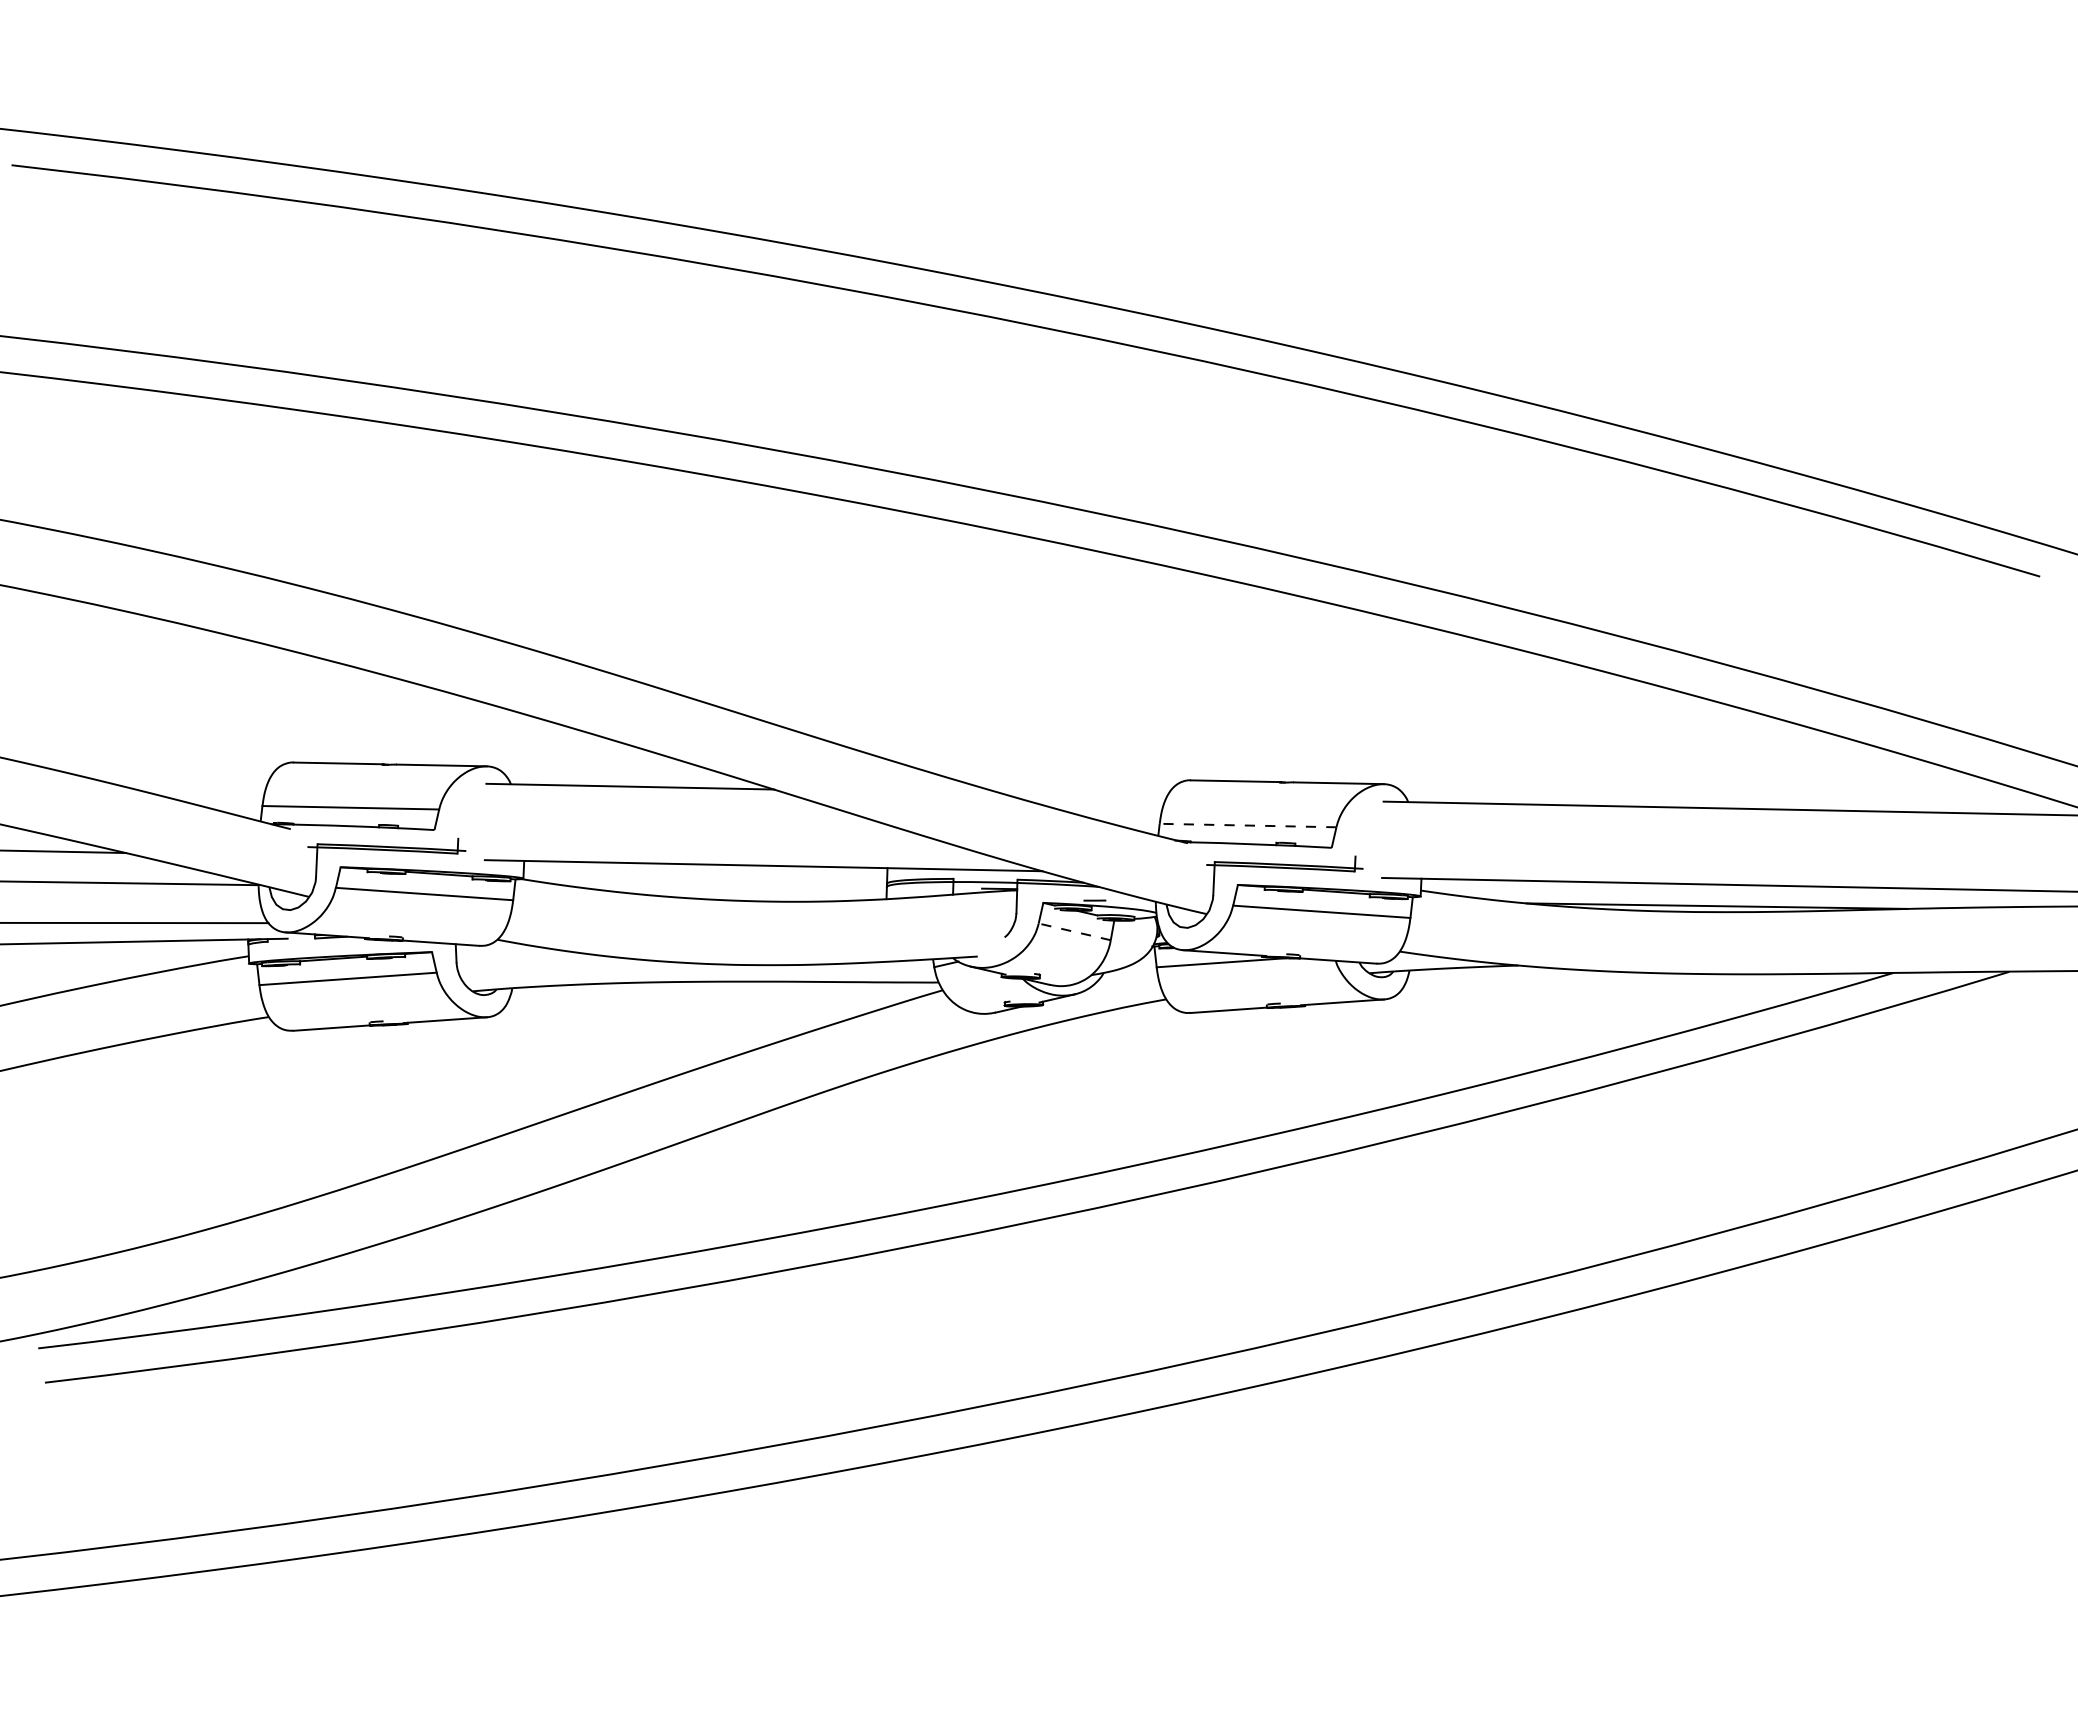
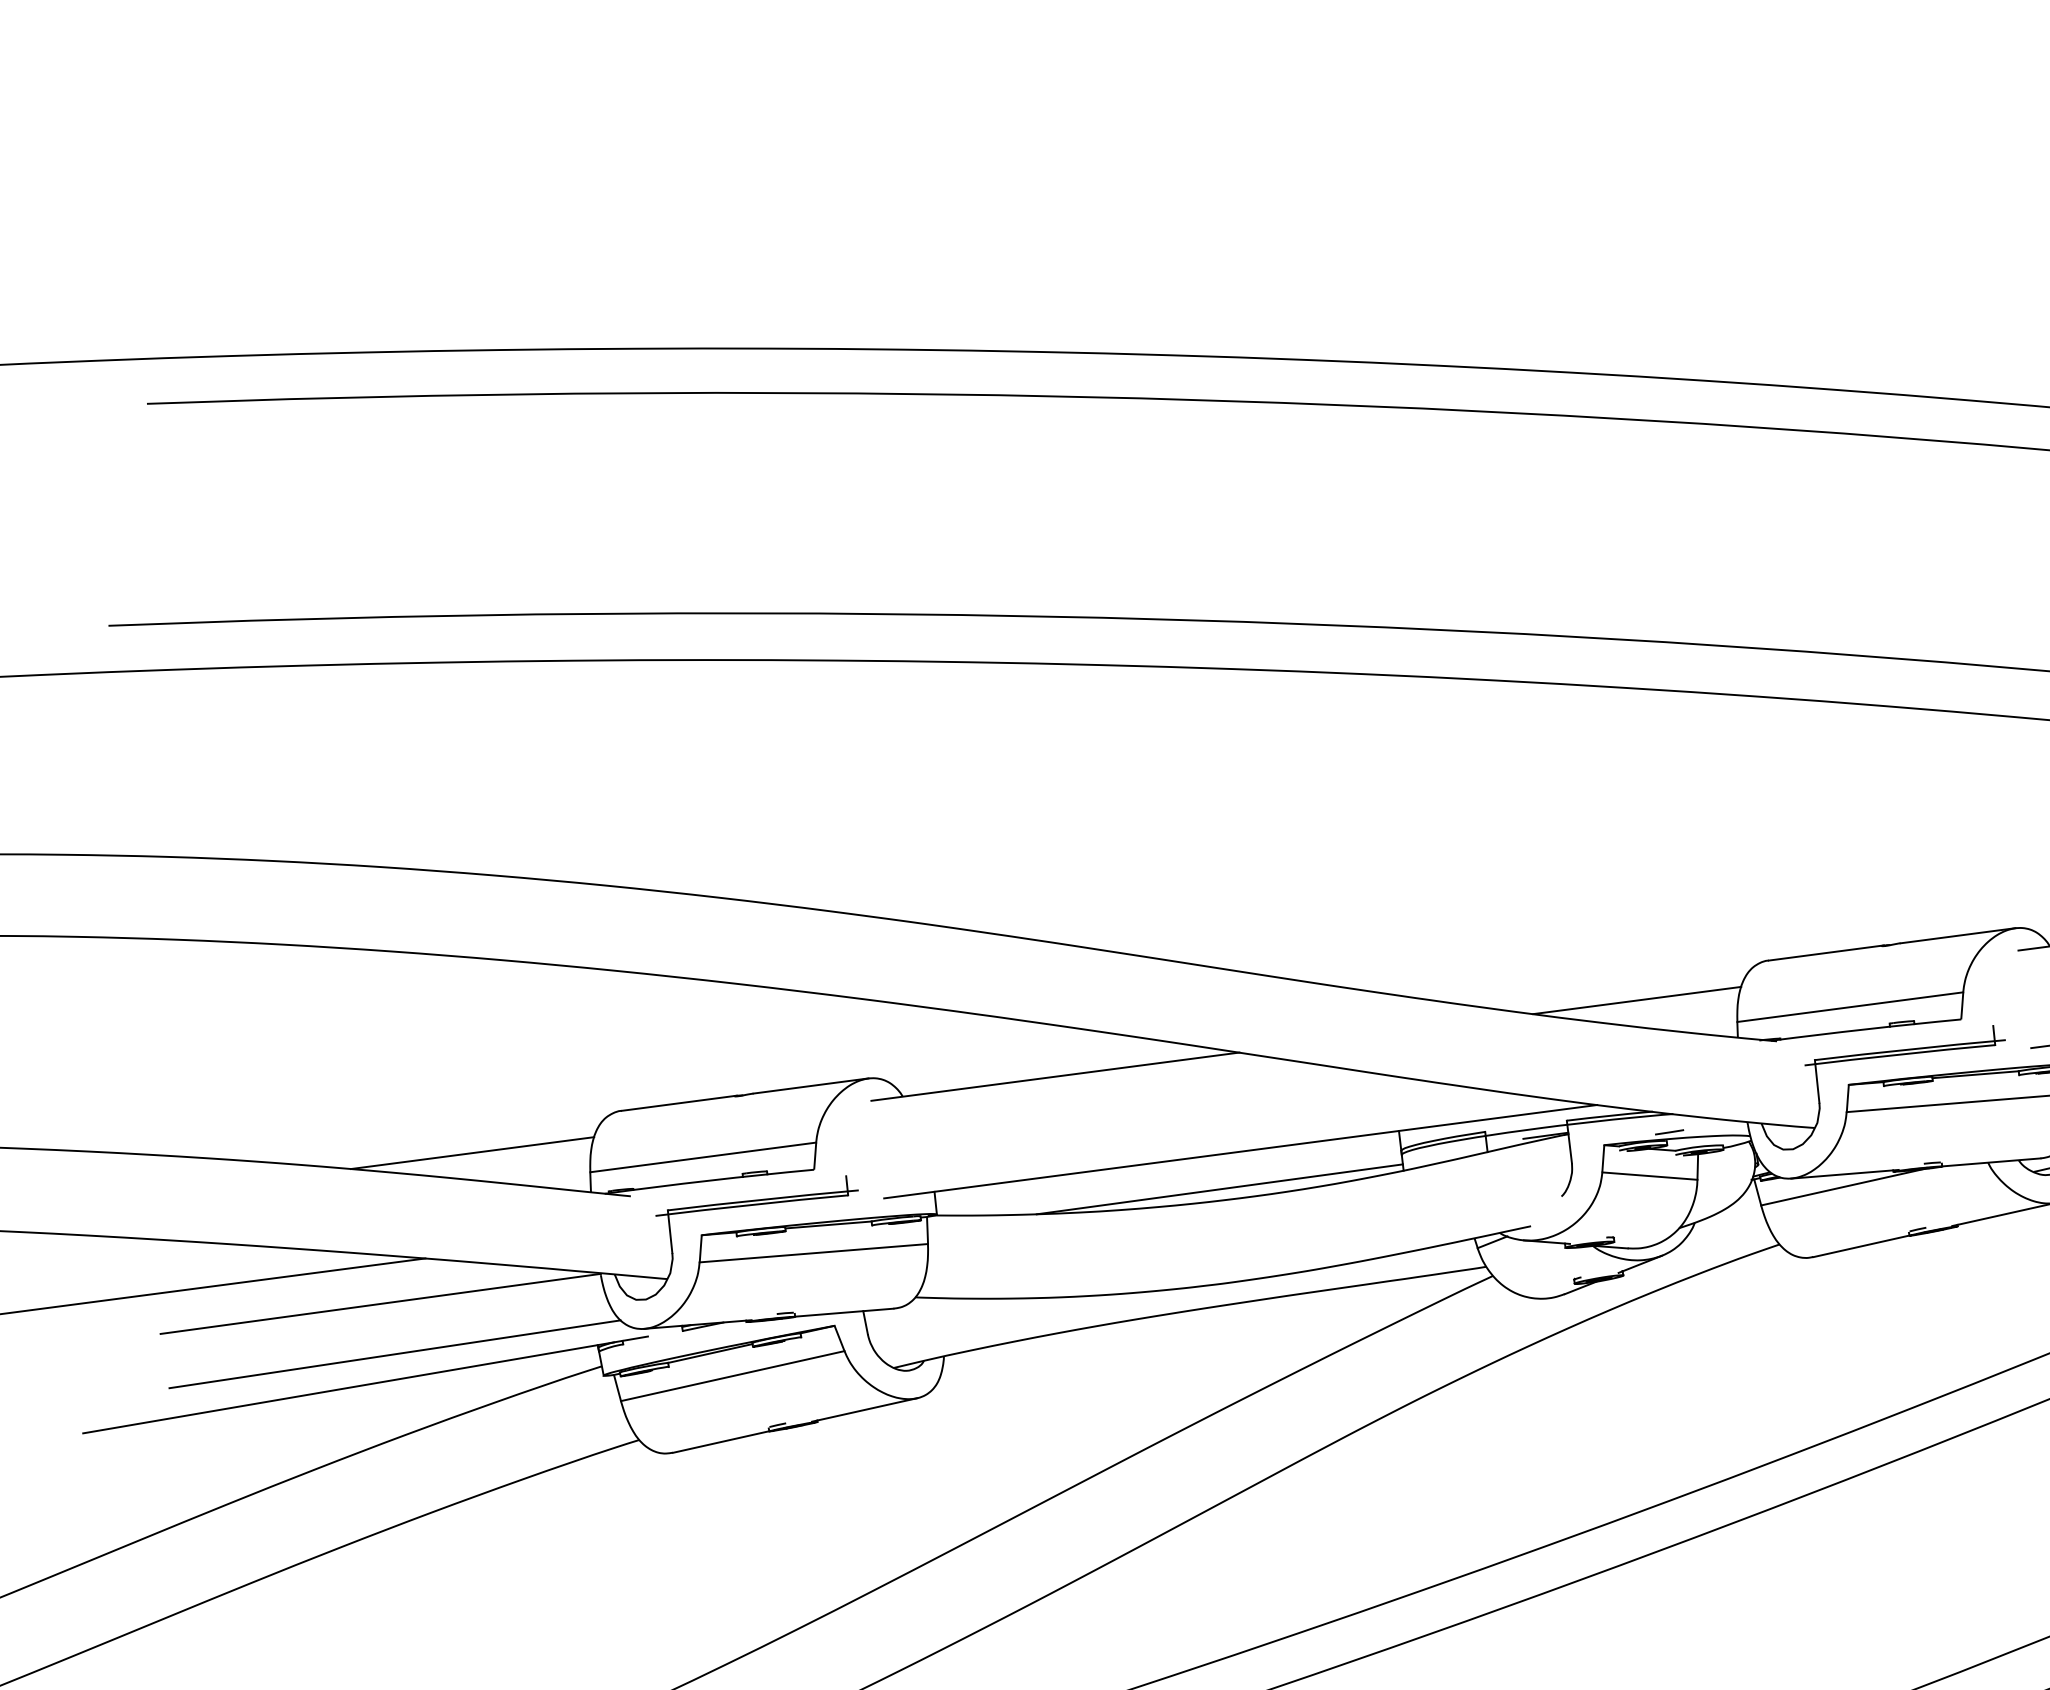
line: (174, 777) -> (472, 1152), added
line: (1085, 795) -> (1637, 1000), added
line: (1247, 825) -> (1849, 1007), dashed -> solid
line: (743, 892) -> (1220, 1189), added
line: (1074, 931) -> (1649, 1175), dashed -> solid

